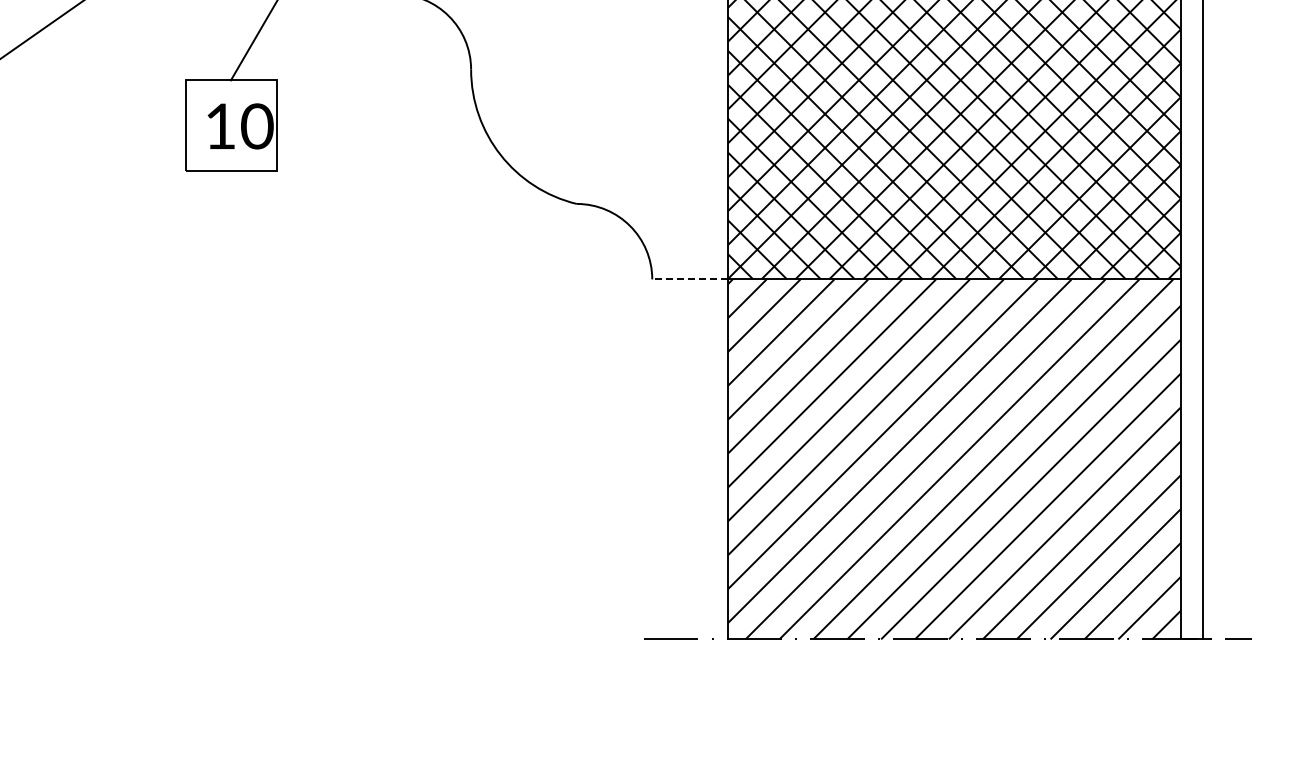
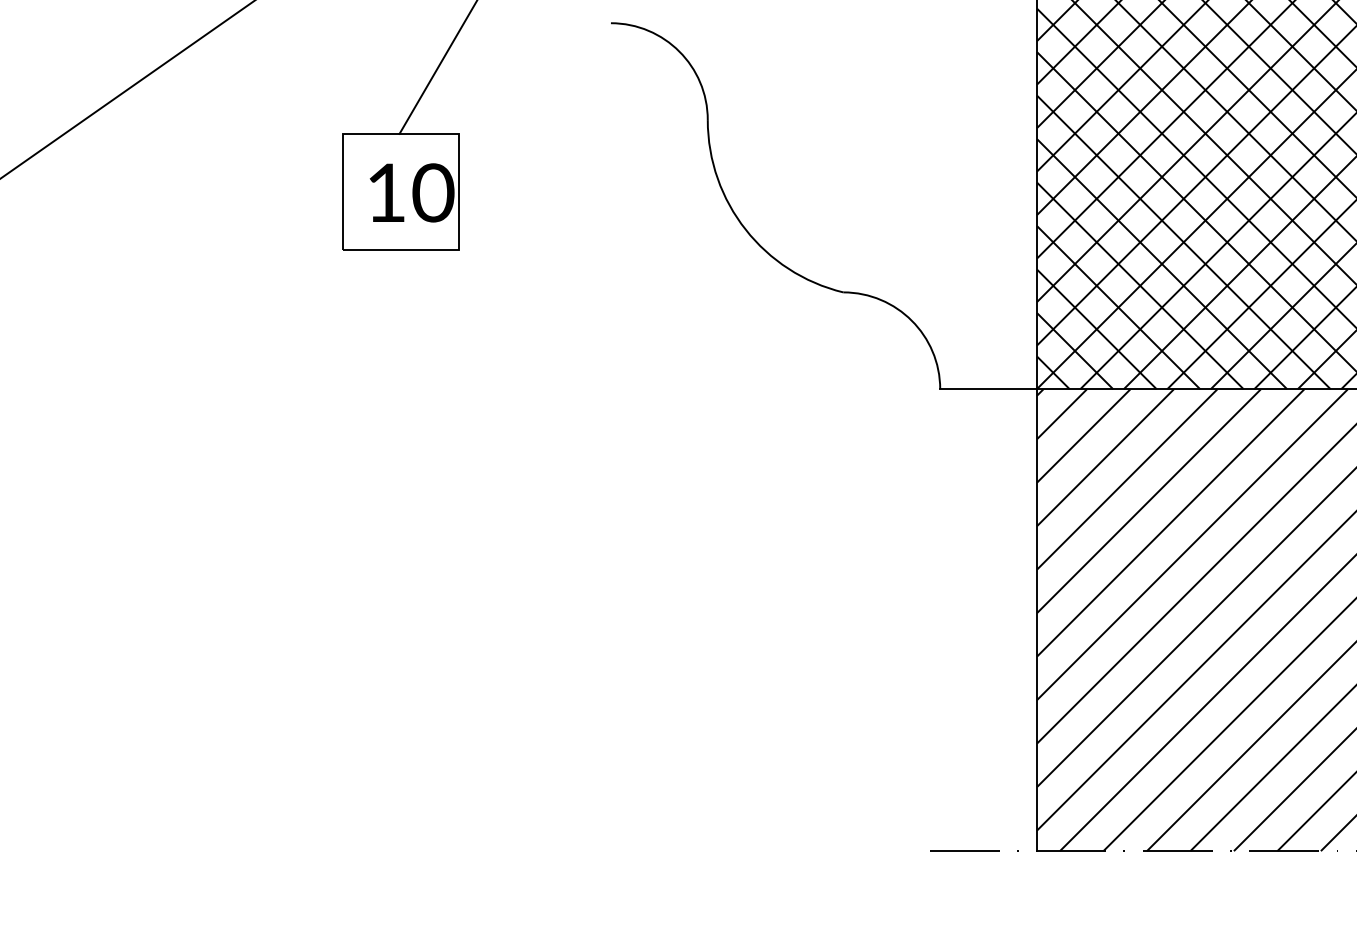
line: (690, 279) -> (989, 389), dashed -> solid

